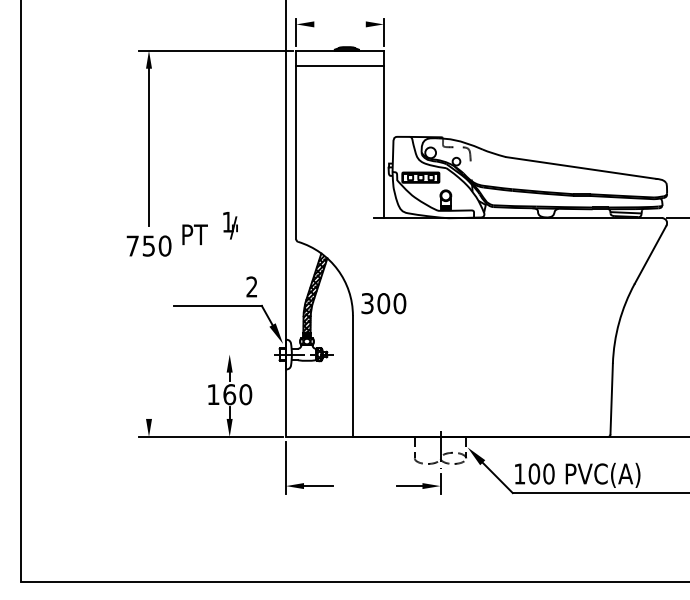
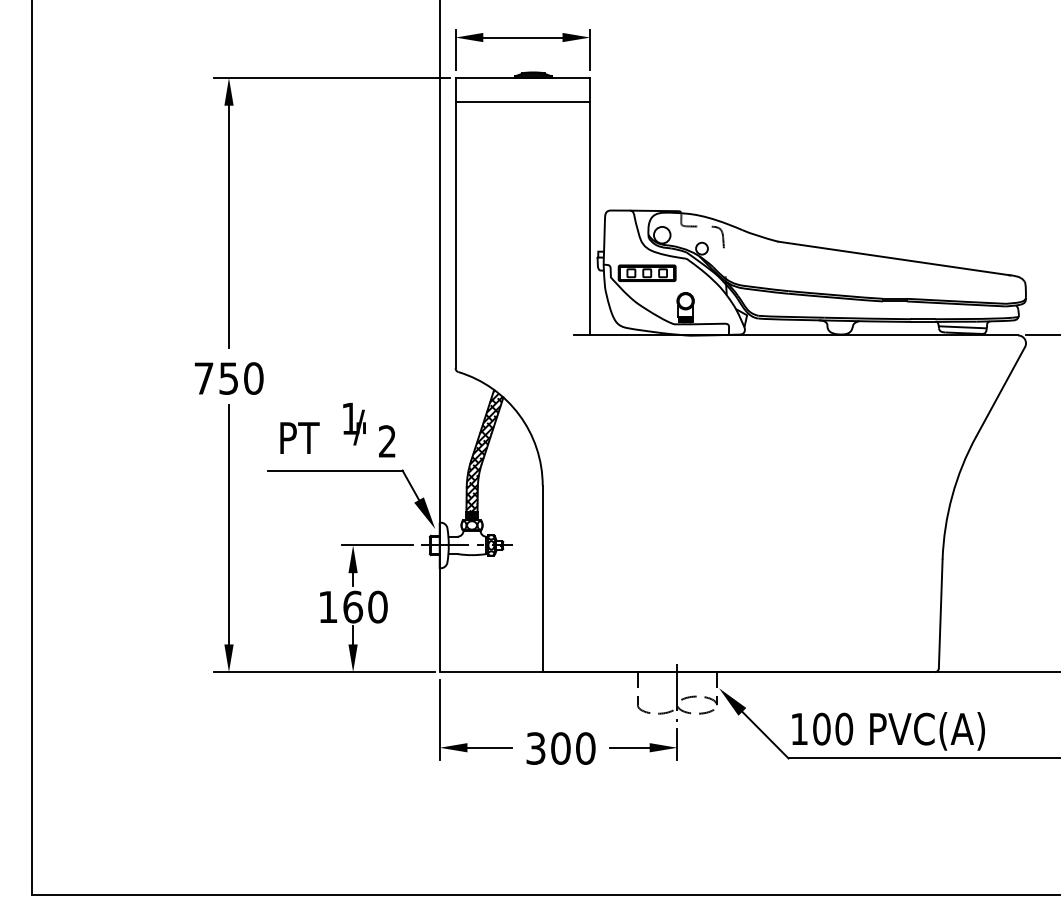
line: (339, 24) -> (522, 37), added
text: (209, 228) -> (322, 428), moved
text: (383, 303) -> (560, 748), moved
line: (148, 344) -> (228, 529), added
line: (245, 354) -> (377, 545), added

